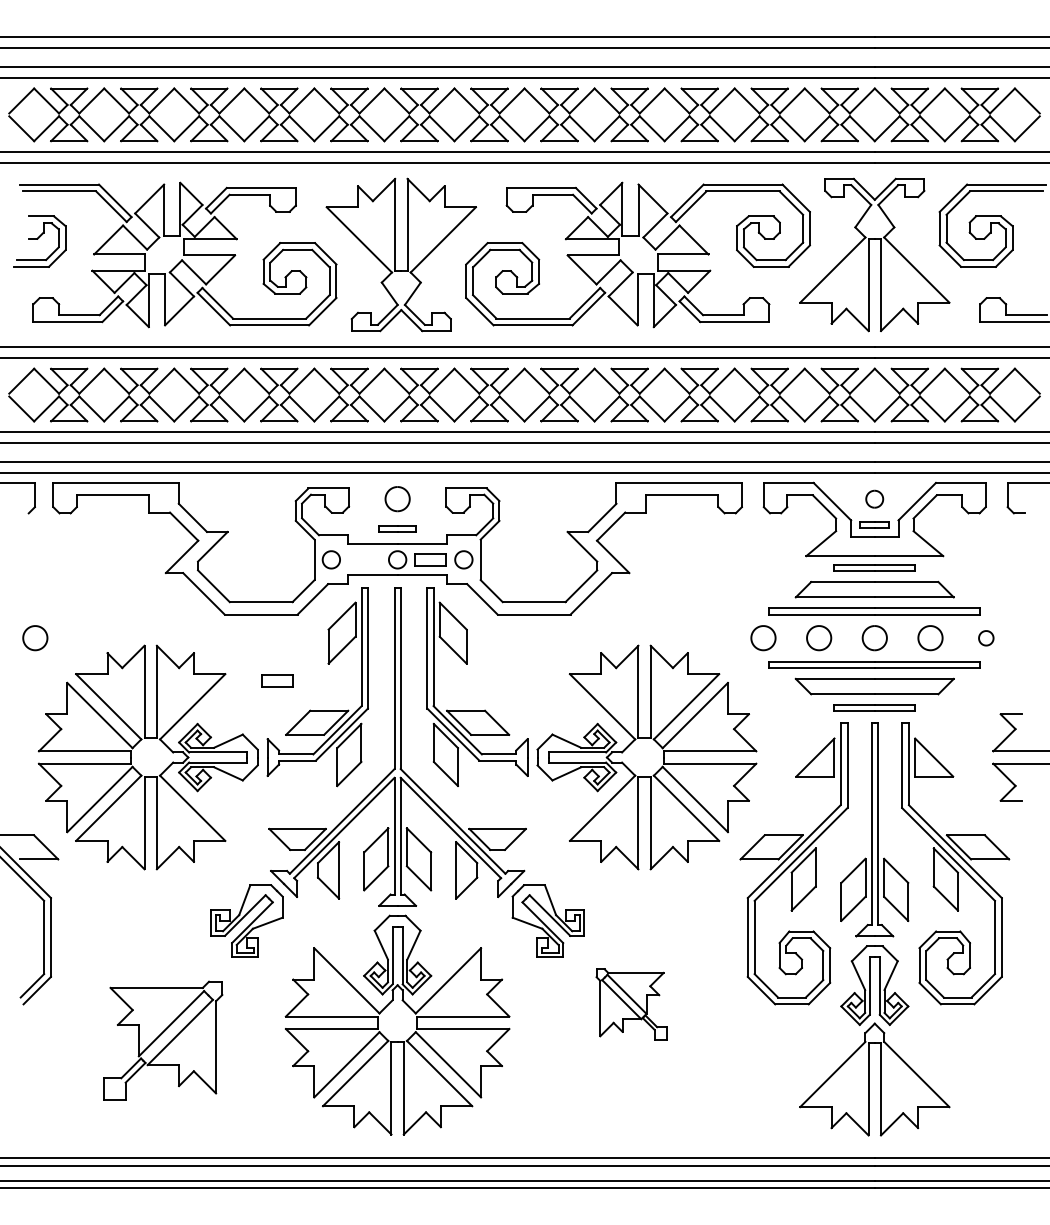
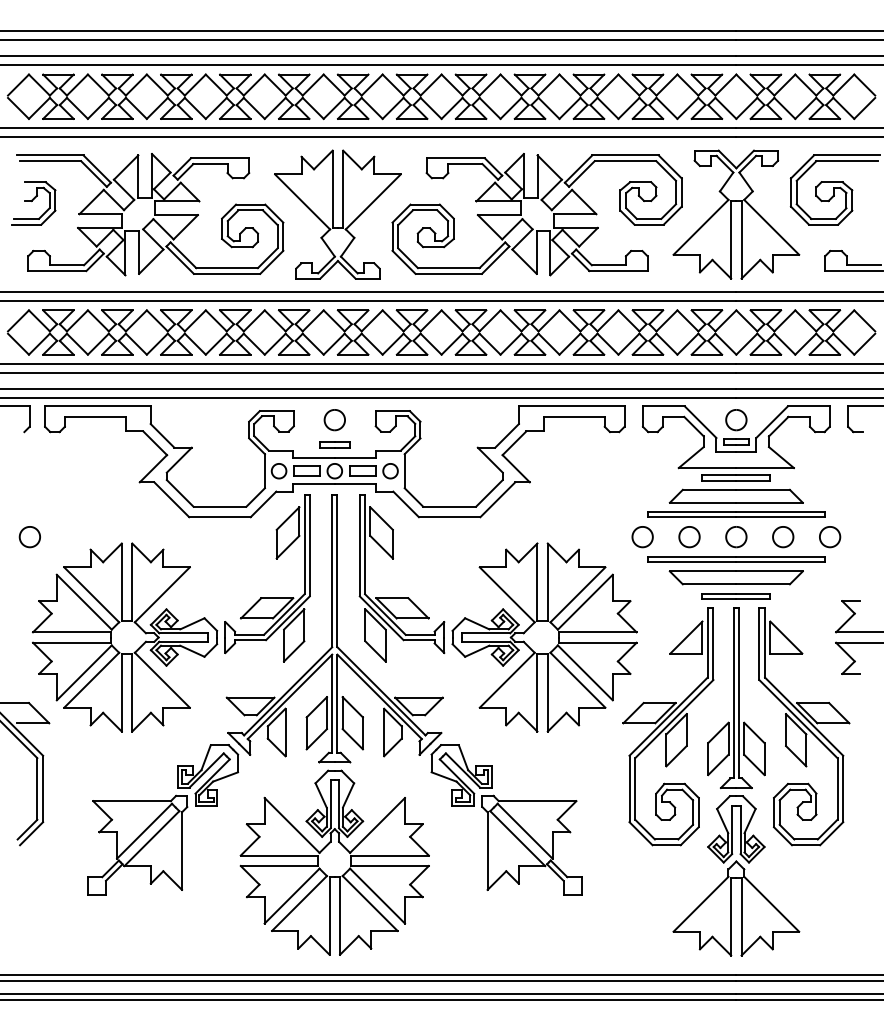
part: (874, 499) -> (736, 420), size x1.43
part: (986, 638) -> (830, 537), size x1.67
part: (277, 680) -> (306, 470), moved
part: (631, 1004) -> (531, 845), size x1.67
part: (163, 1040) -> (137, 845), moved

